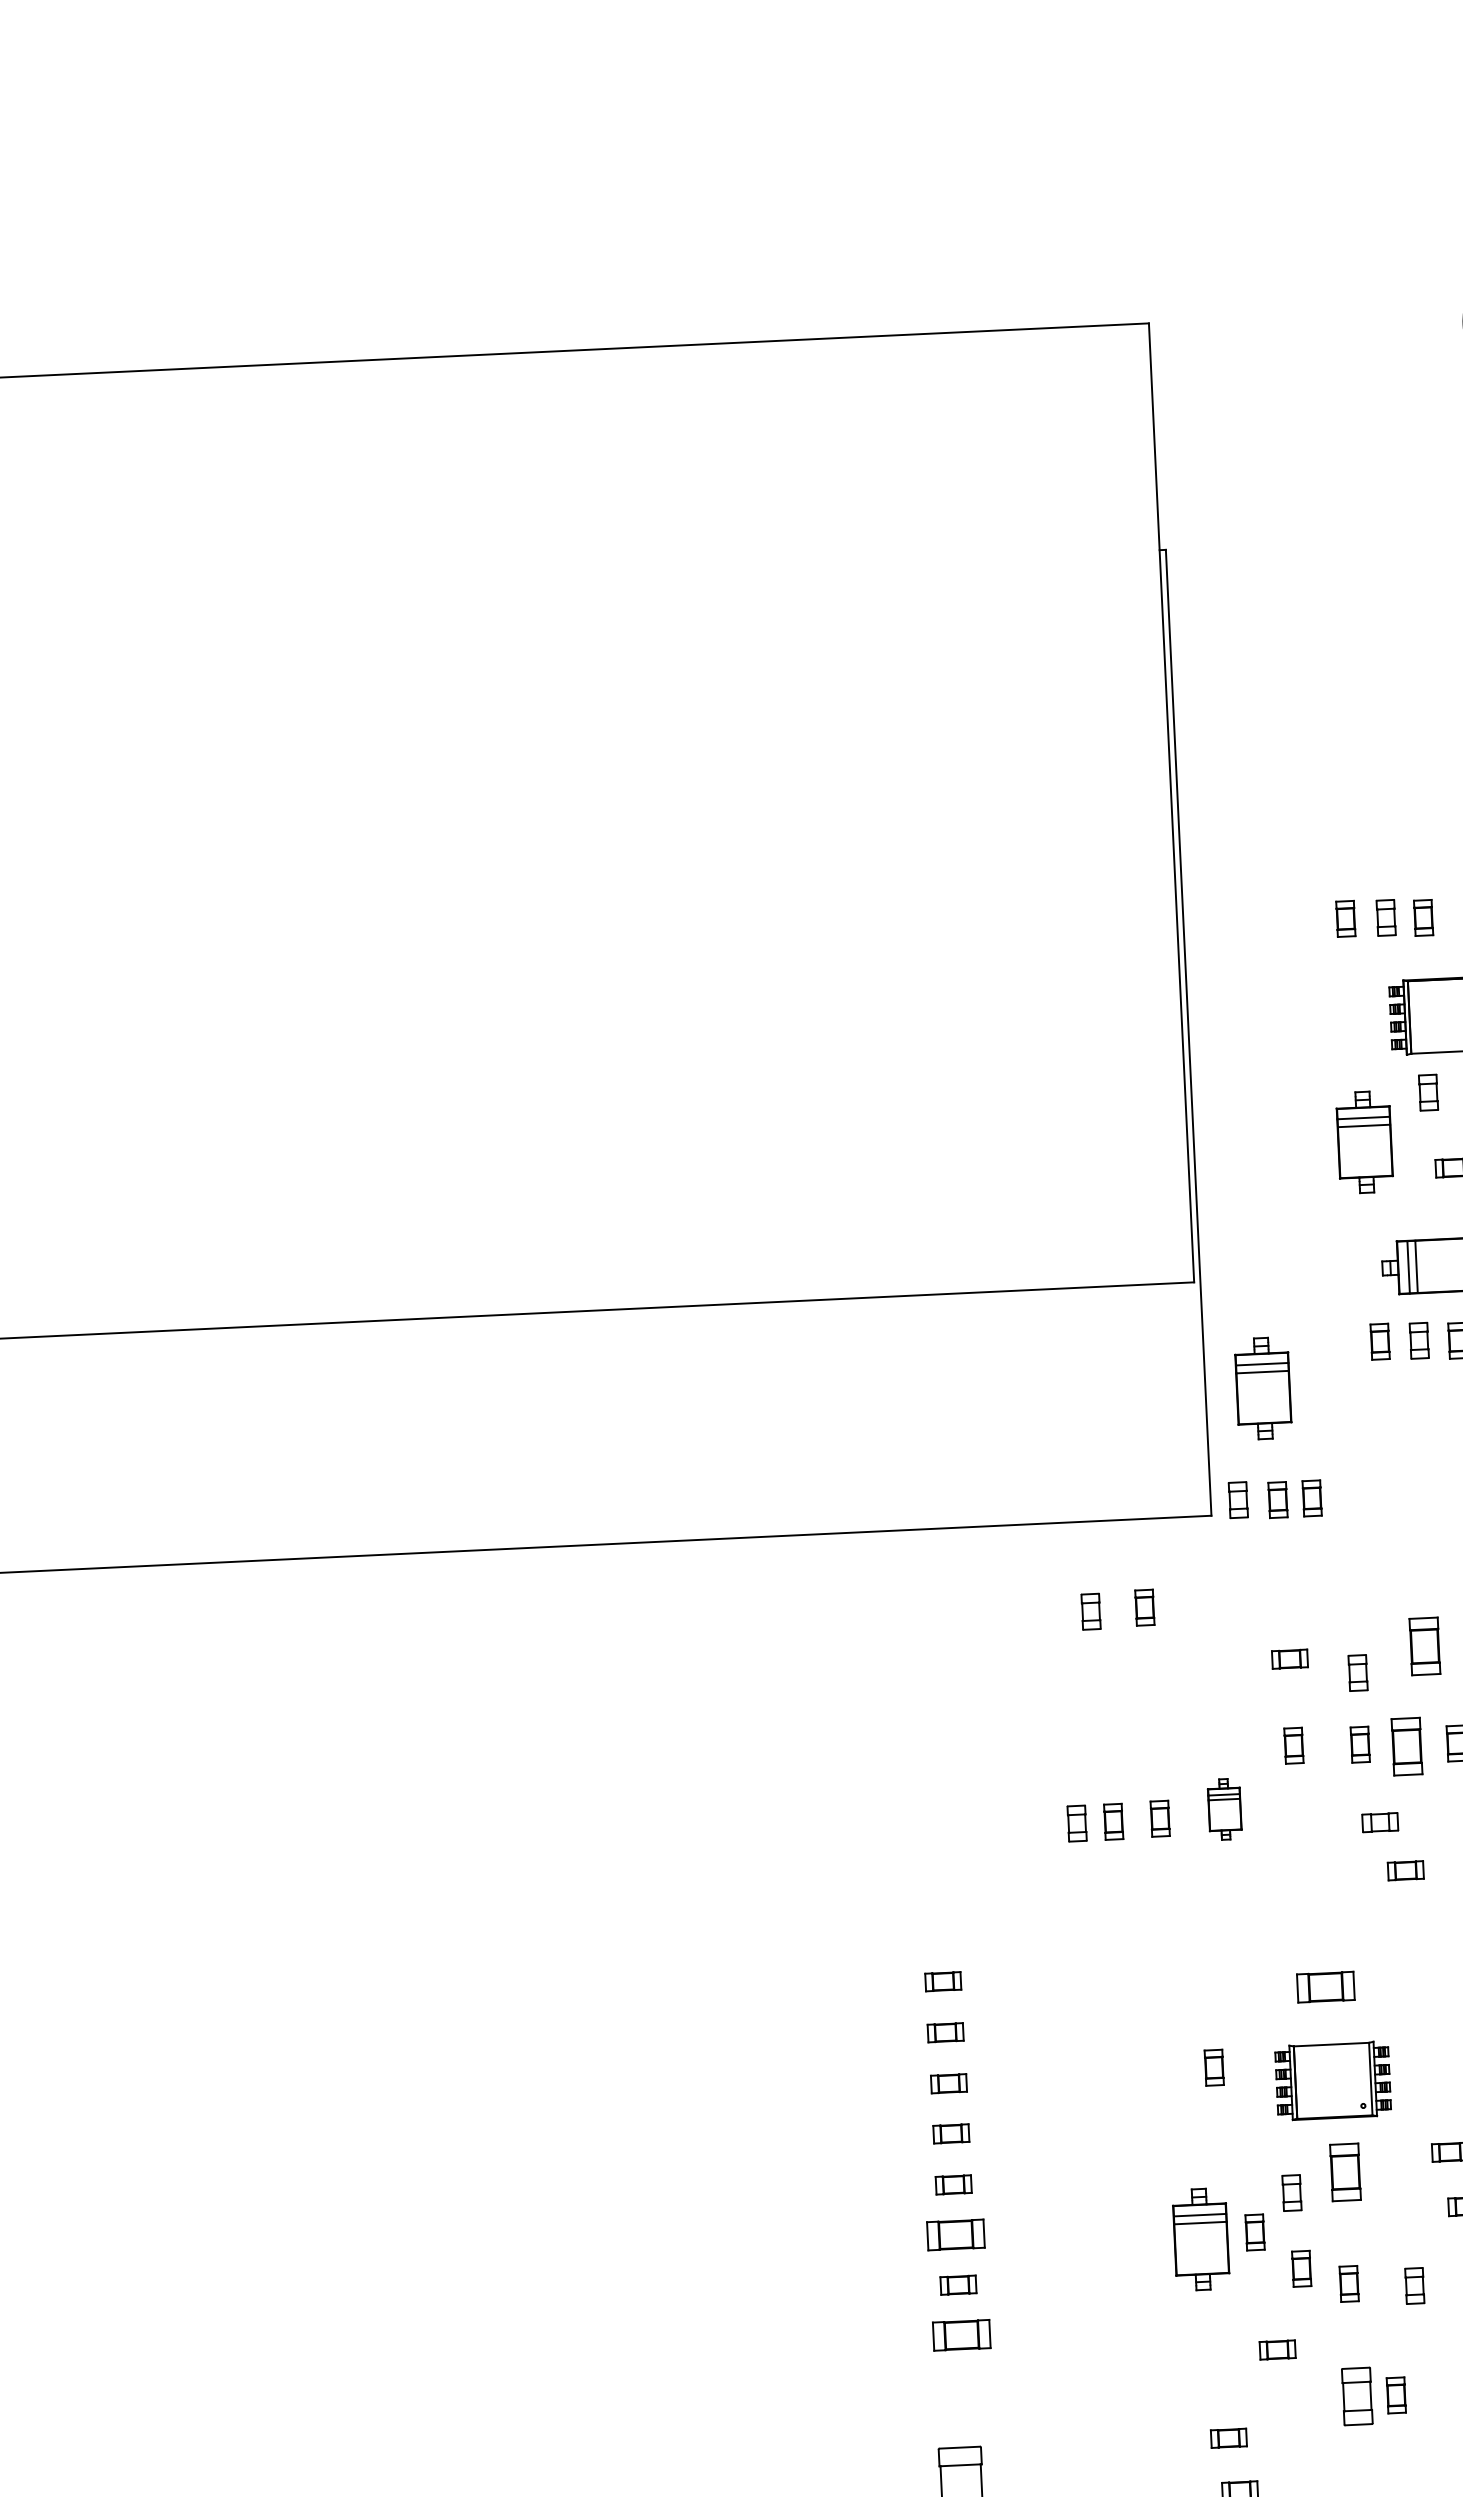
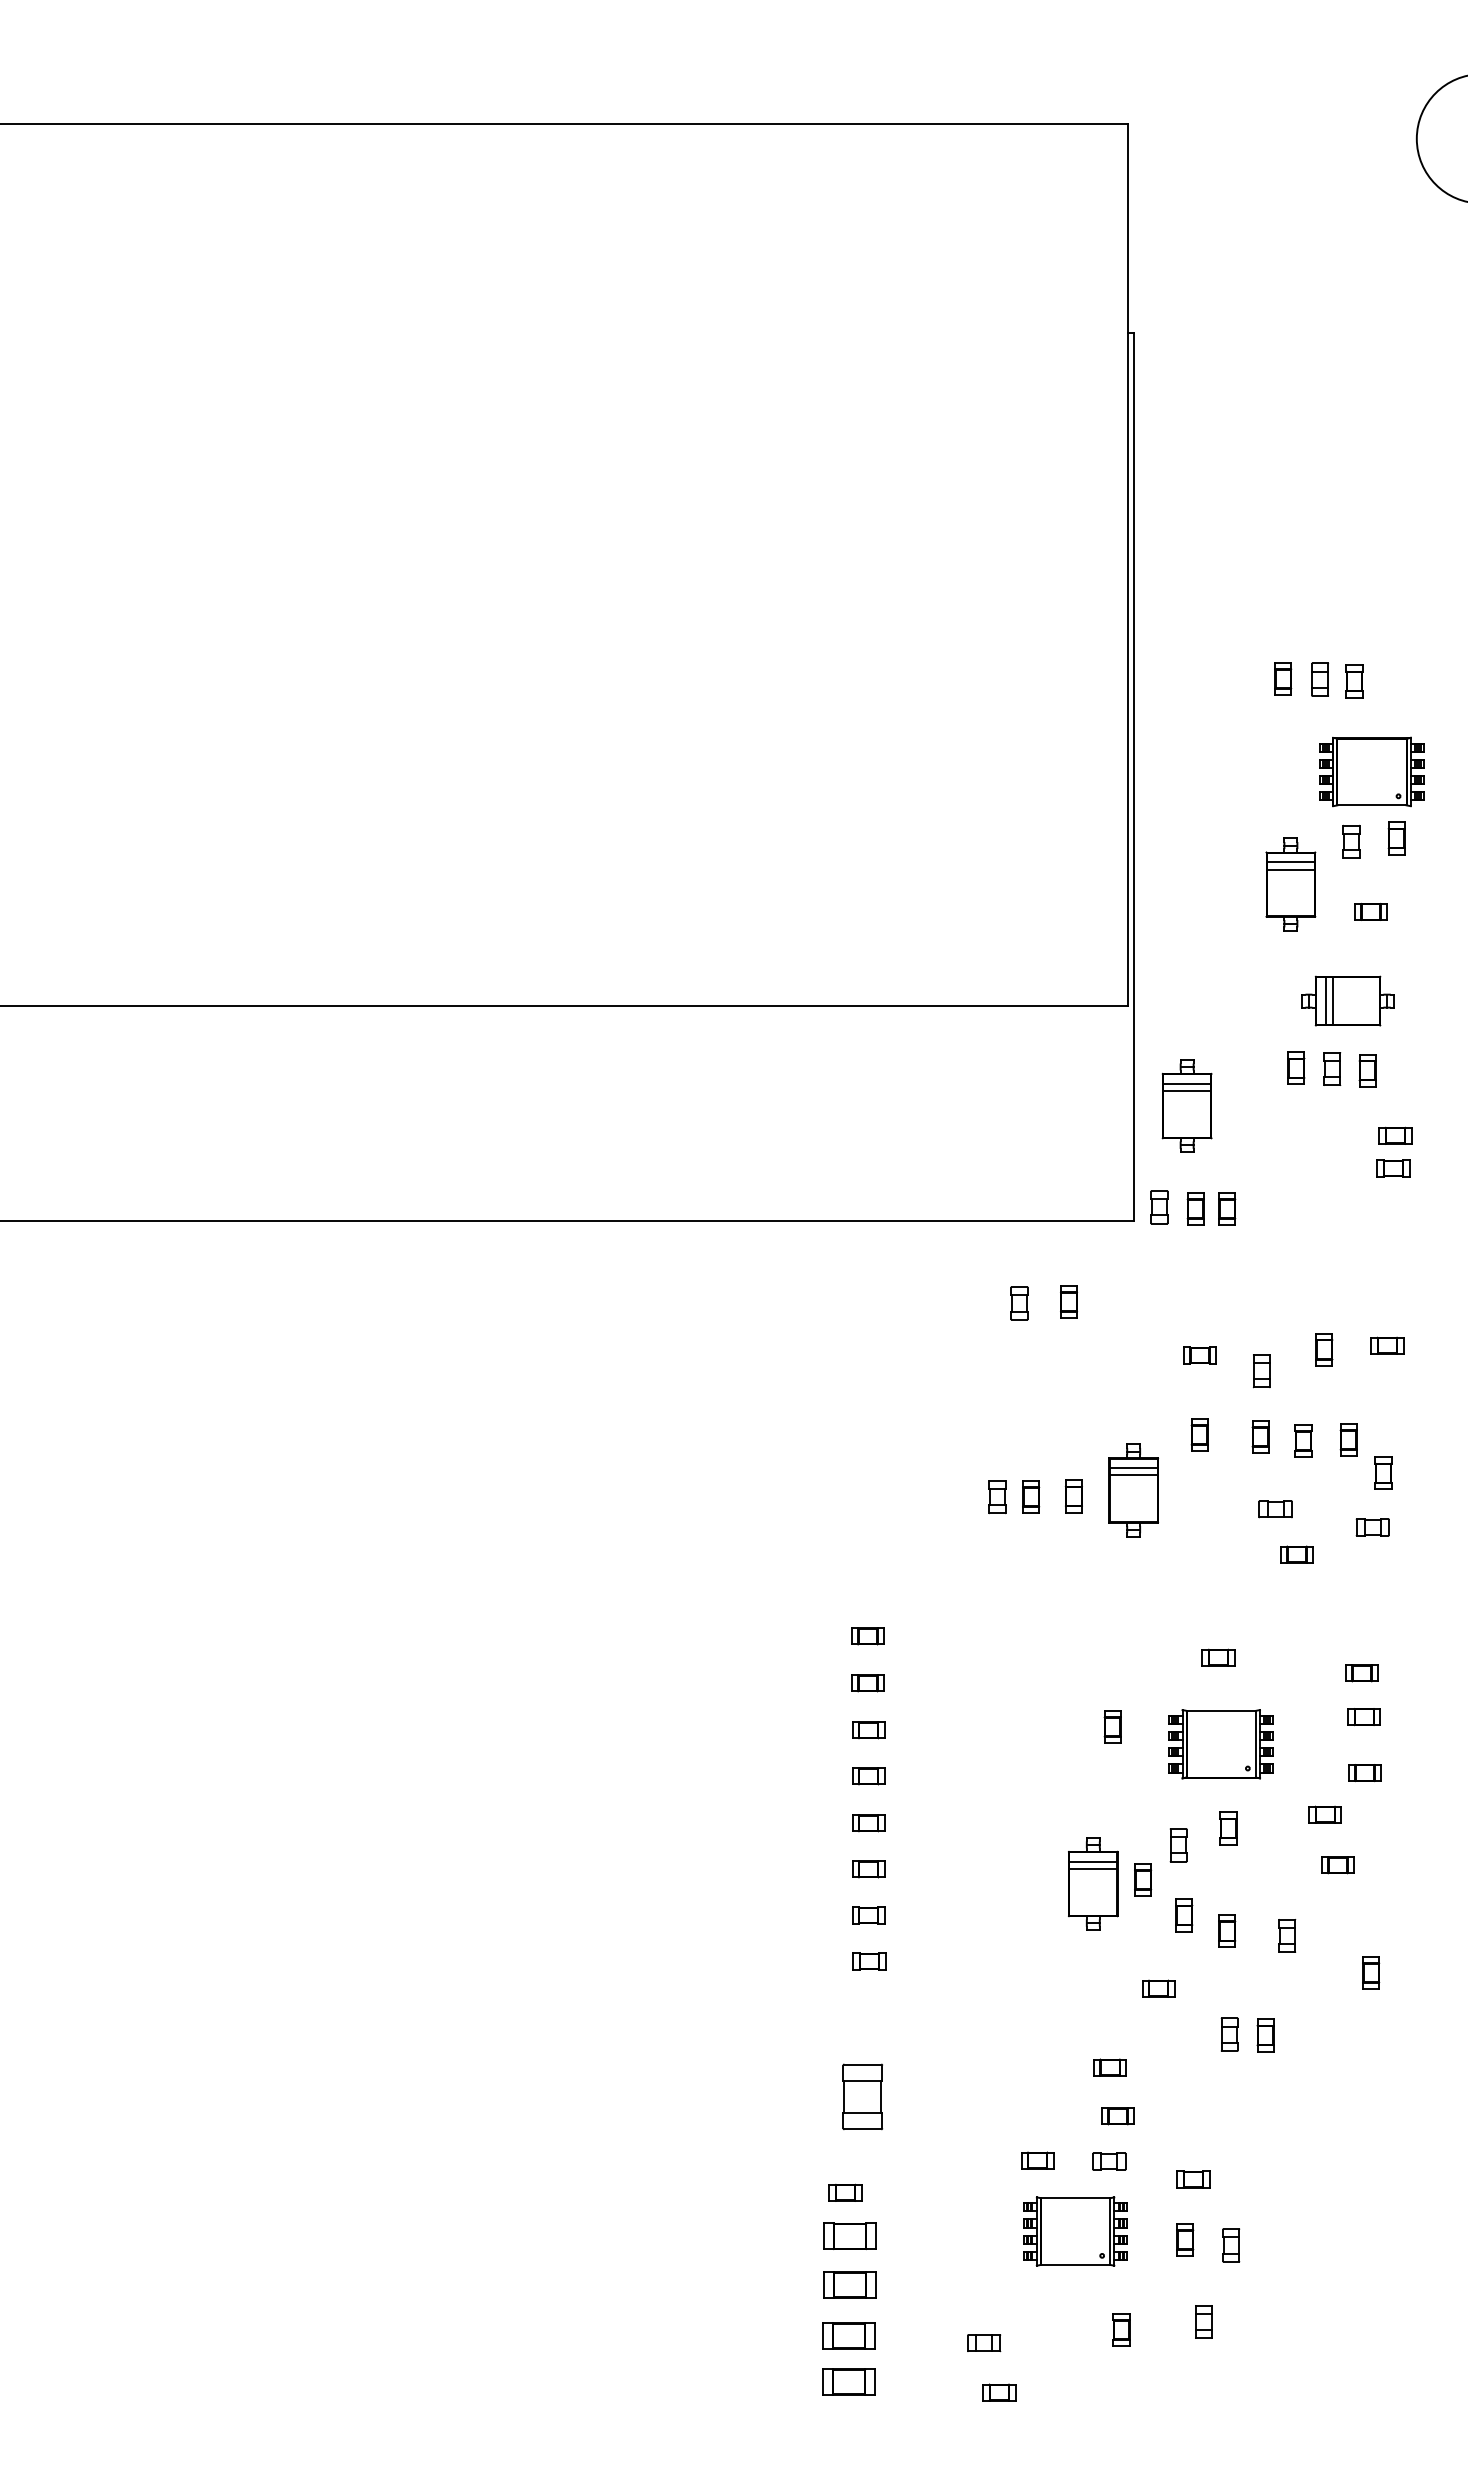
part: (1425, 1646) -> (1324, 1349), size x0.62
part: (1407, 1746) -> (1303, 1440), size x0.62
part: (1224, 1809) -> (1133, 1490), size x1.67
part: (1325, 1986) -> (1218, 1657), size x0.62
part: (1345, 2172) -> (1228, 1828), size x0.62
part: (955, 2235) -> (868, 1869), size x0.62
part: (961, 2335) -> (869, 1961), size x0.62
part: (1357, 2396) -> (1229, 2034), size x0.62

